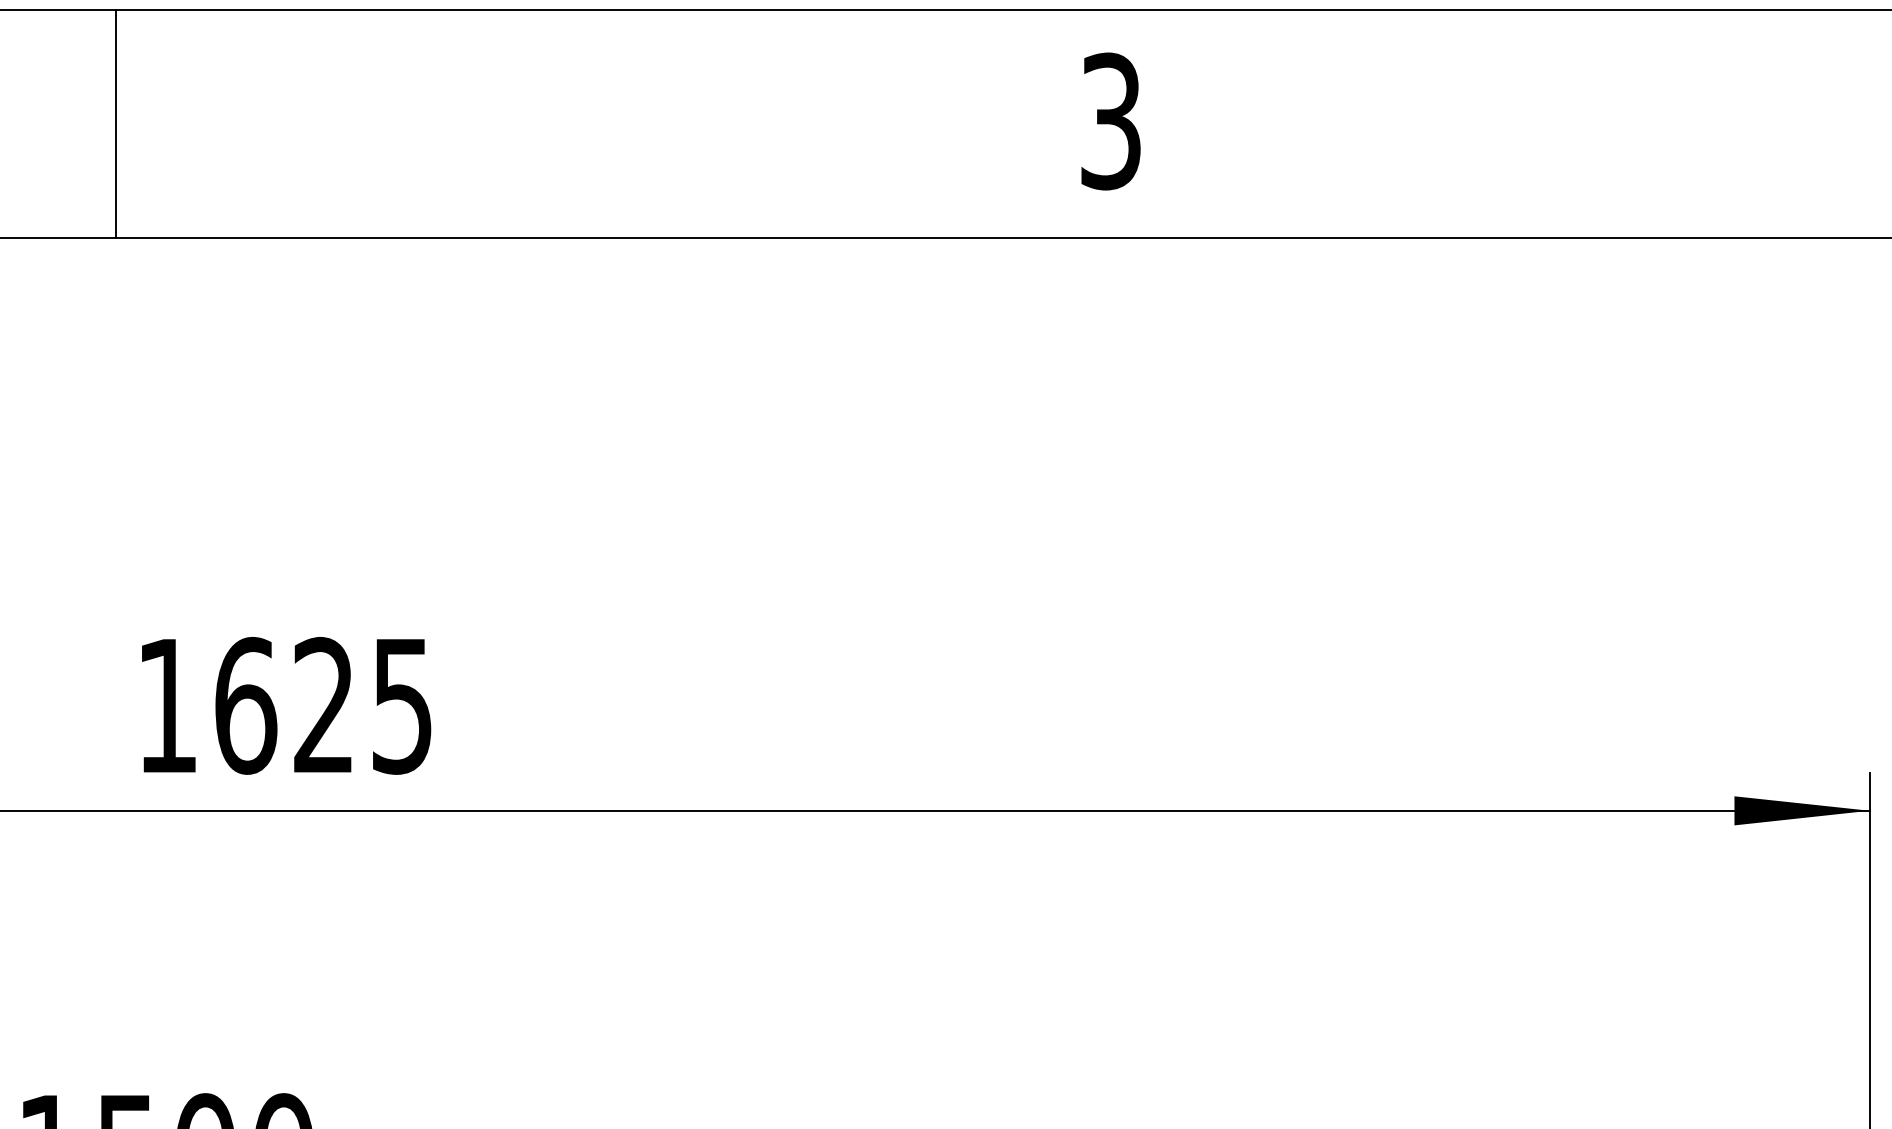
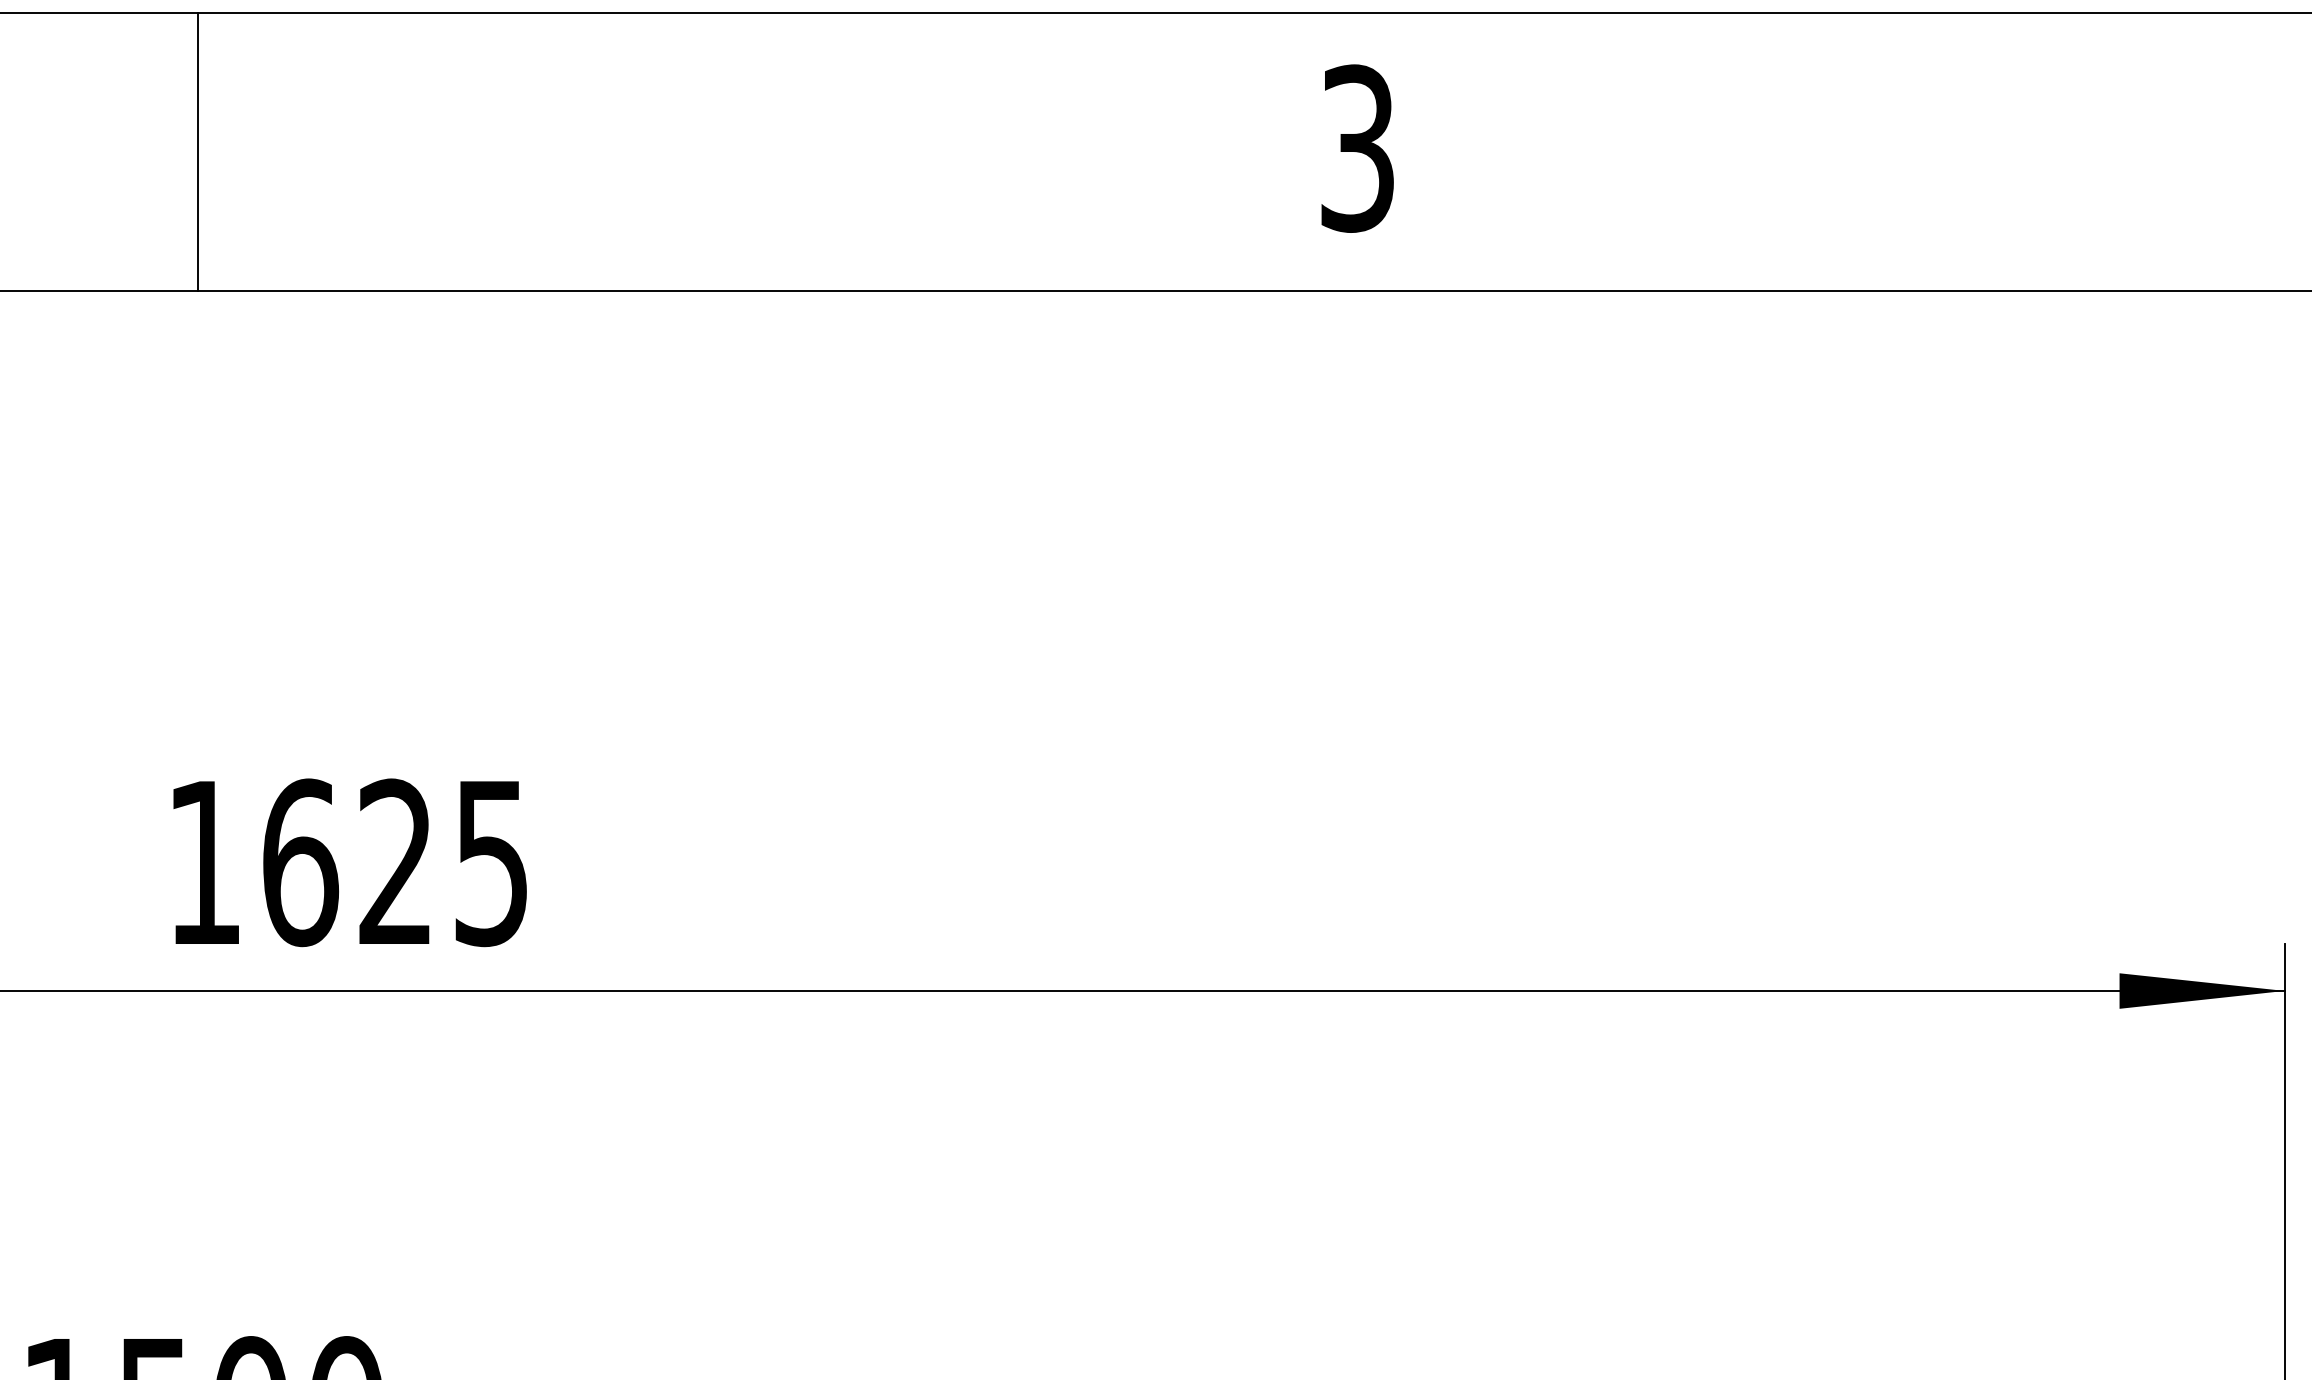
line: (115, 123) -> (198, 151), moved

